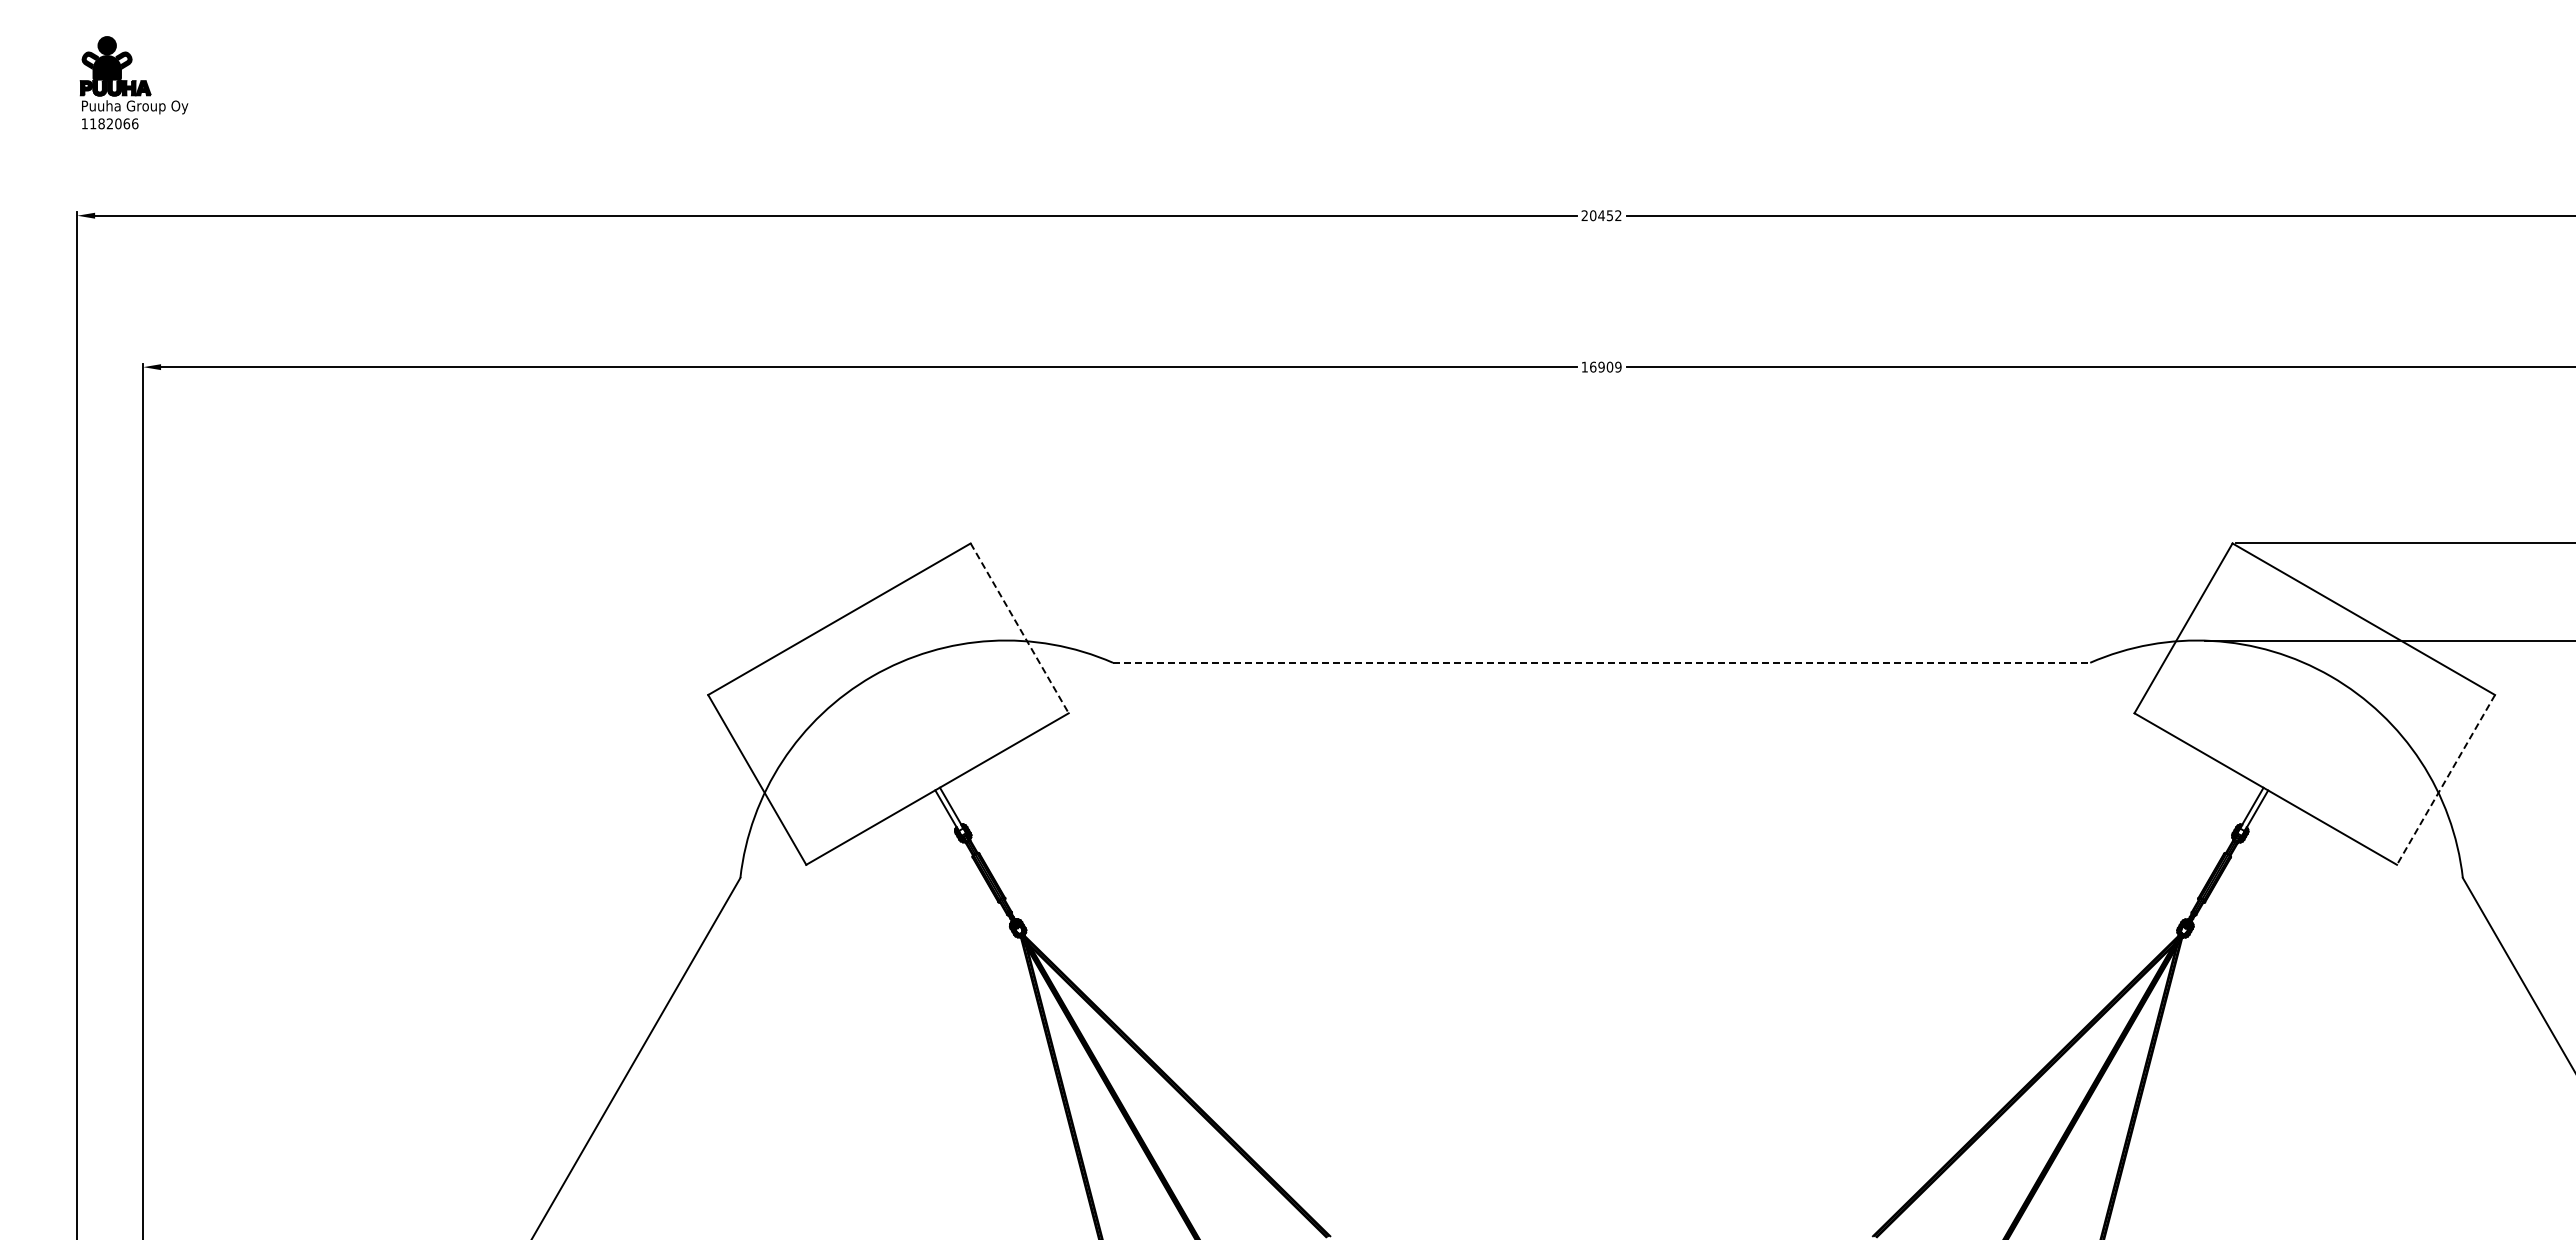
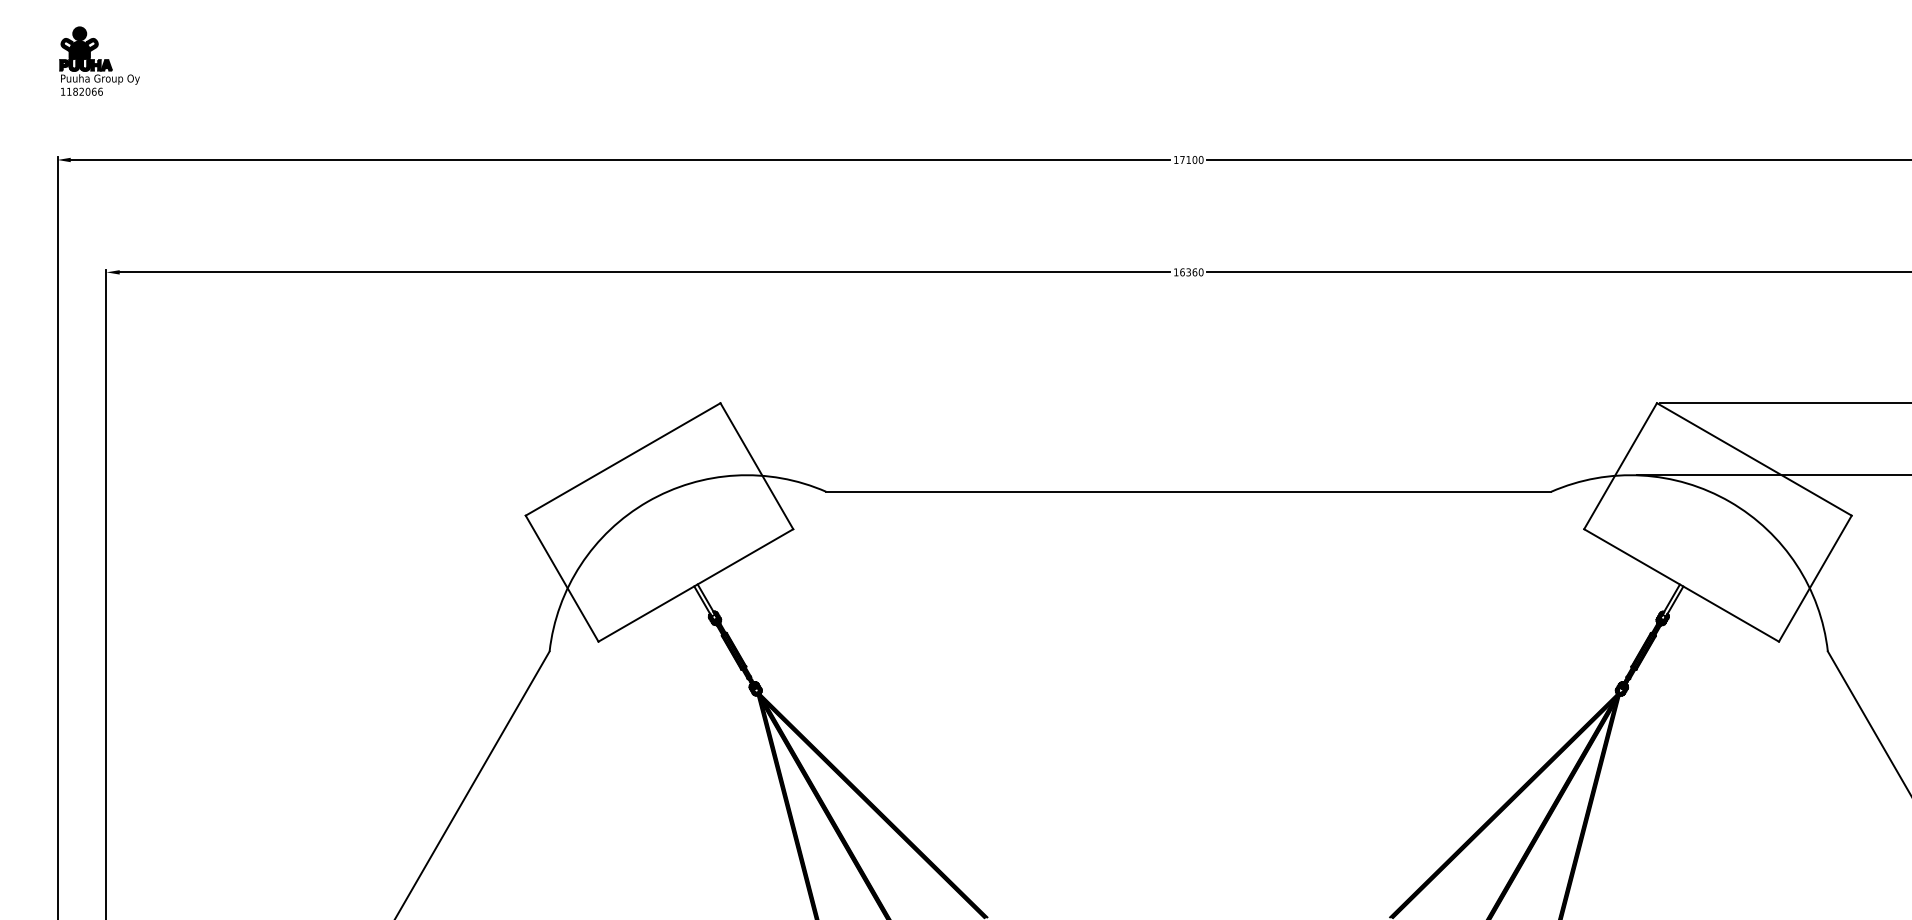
text: (1601, 215) -> (1188, 159), 20452 -> 17100
text: (1609, 366) -> (1194, 271), 16909 -> 16360
line: (1019, 628) -> (756, 466), dashed -> solid
line: (1601, 662) -> (1188, 491), dashed -> solid
line: (2445, 780) -> (1814, 579), dashed -> solid

